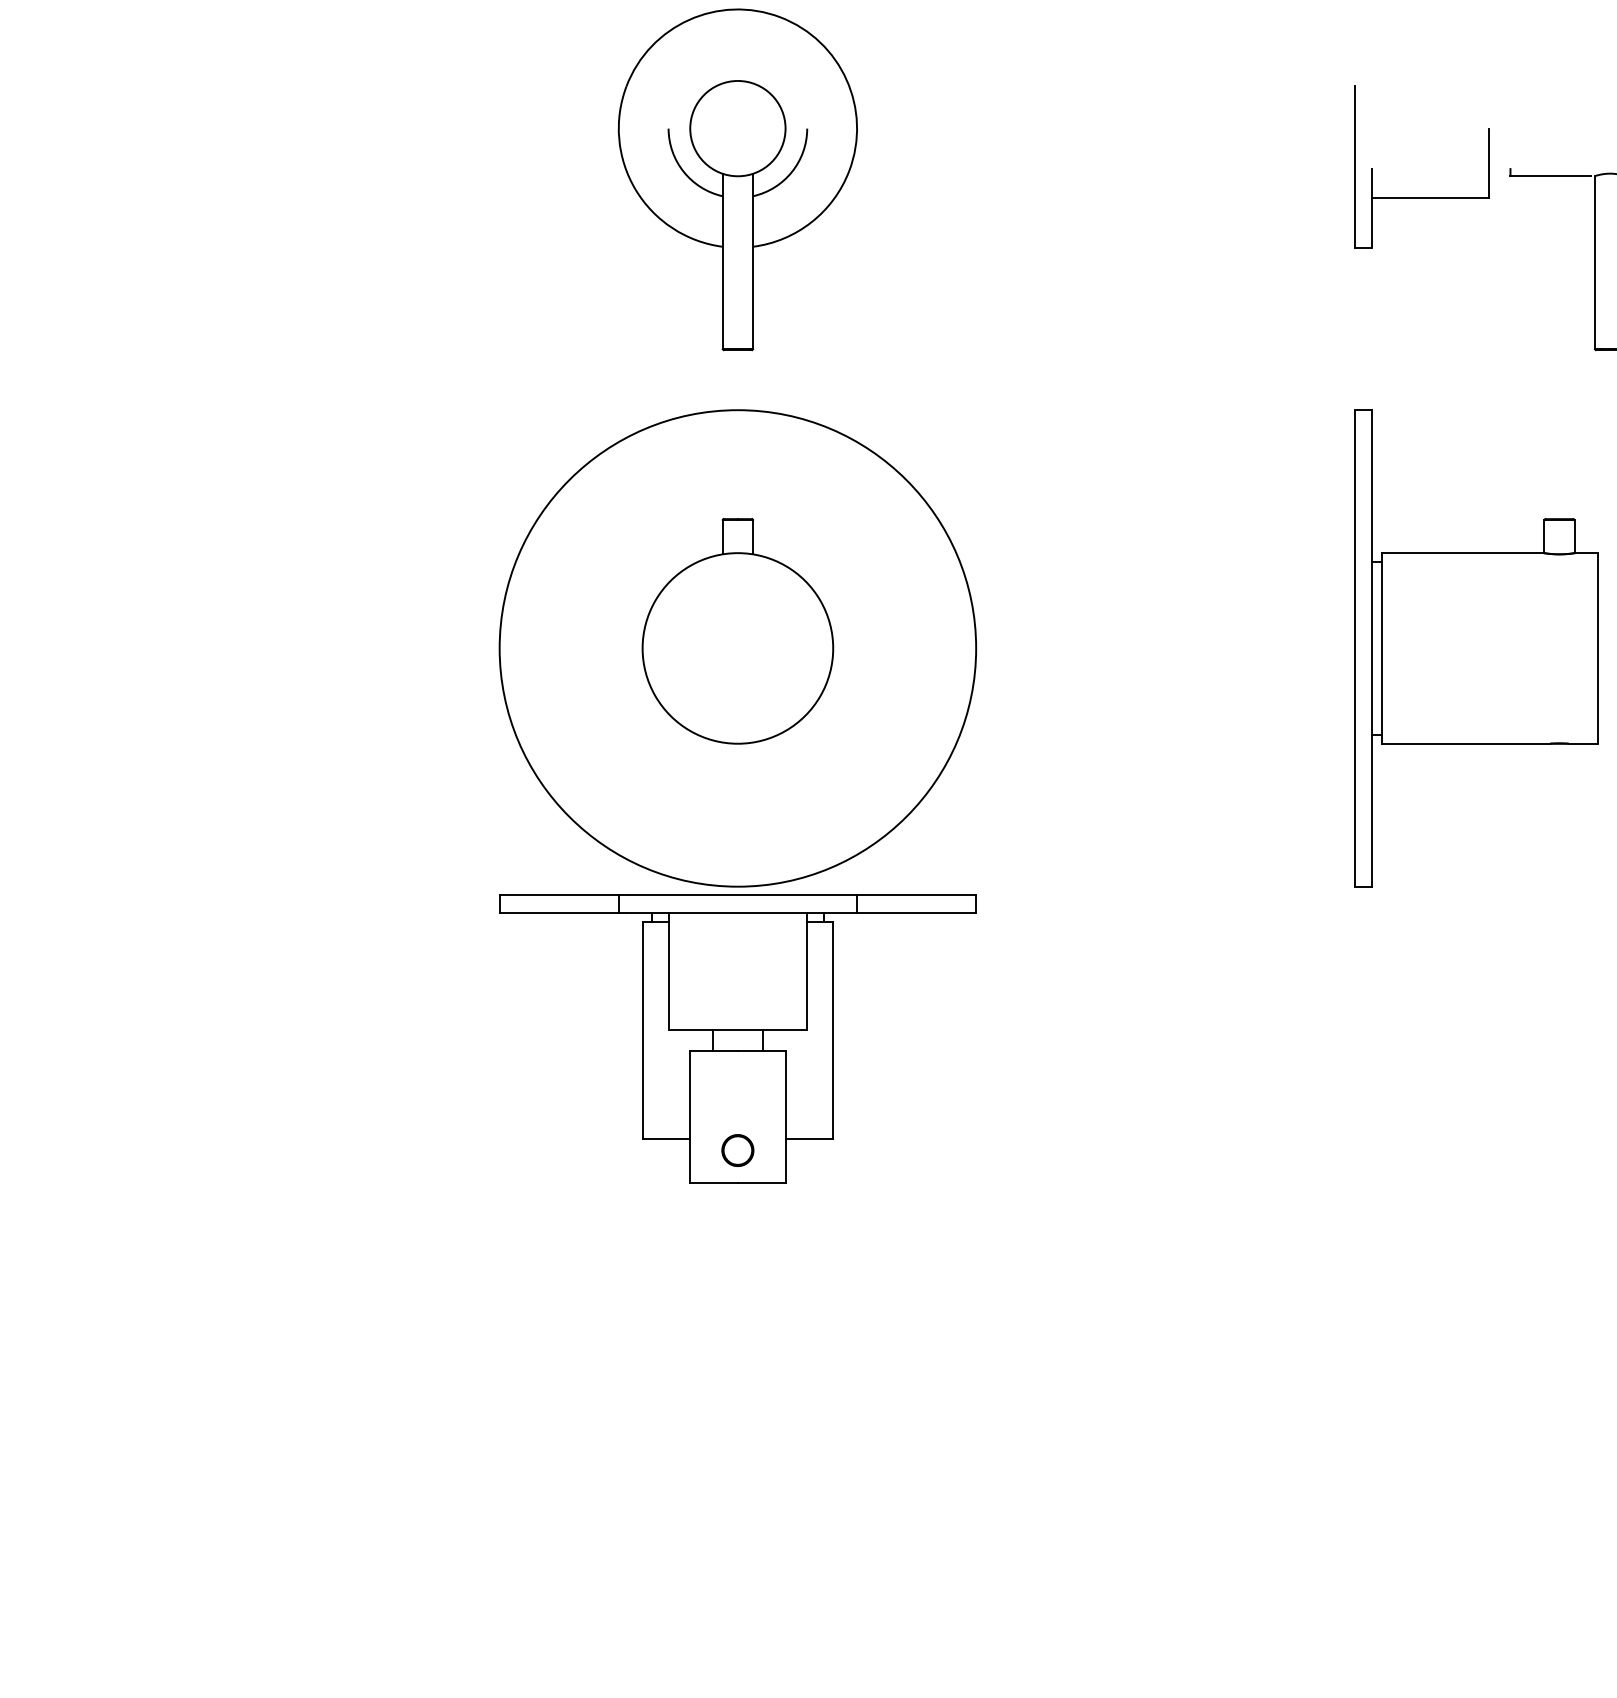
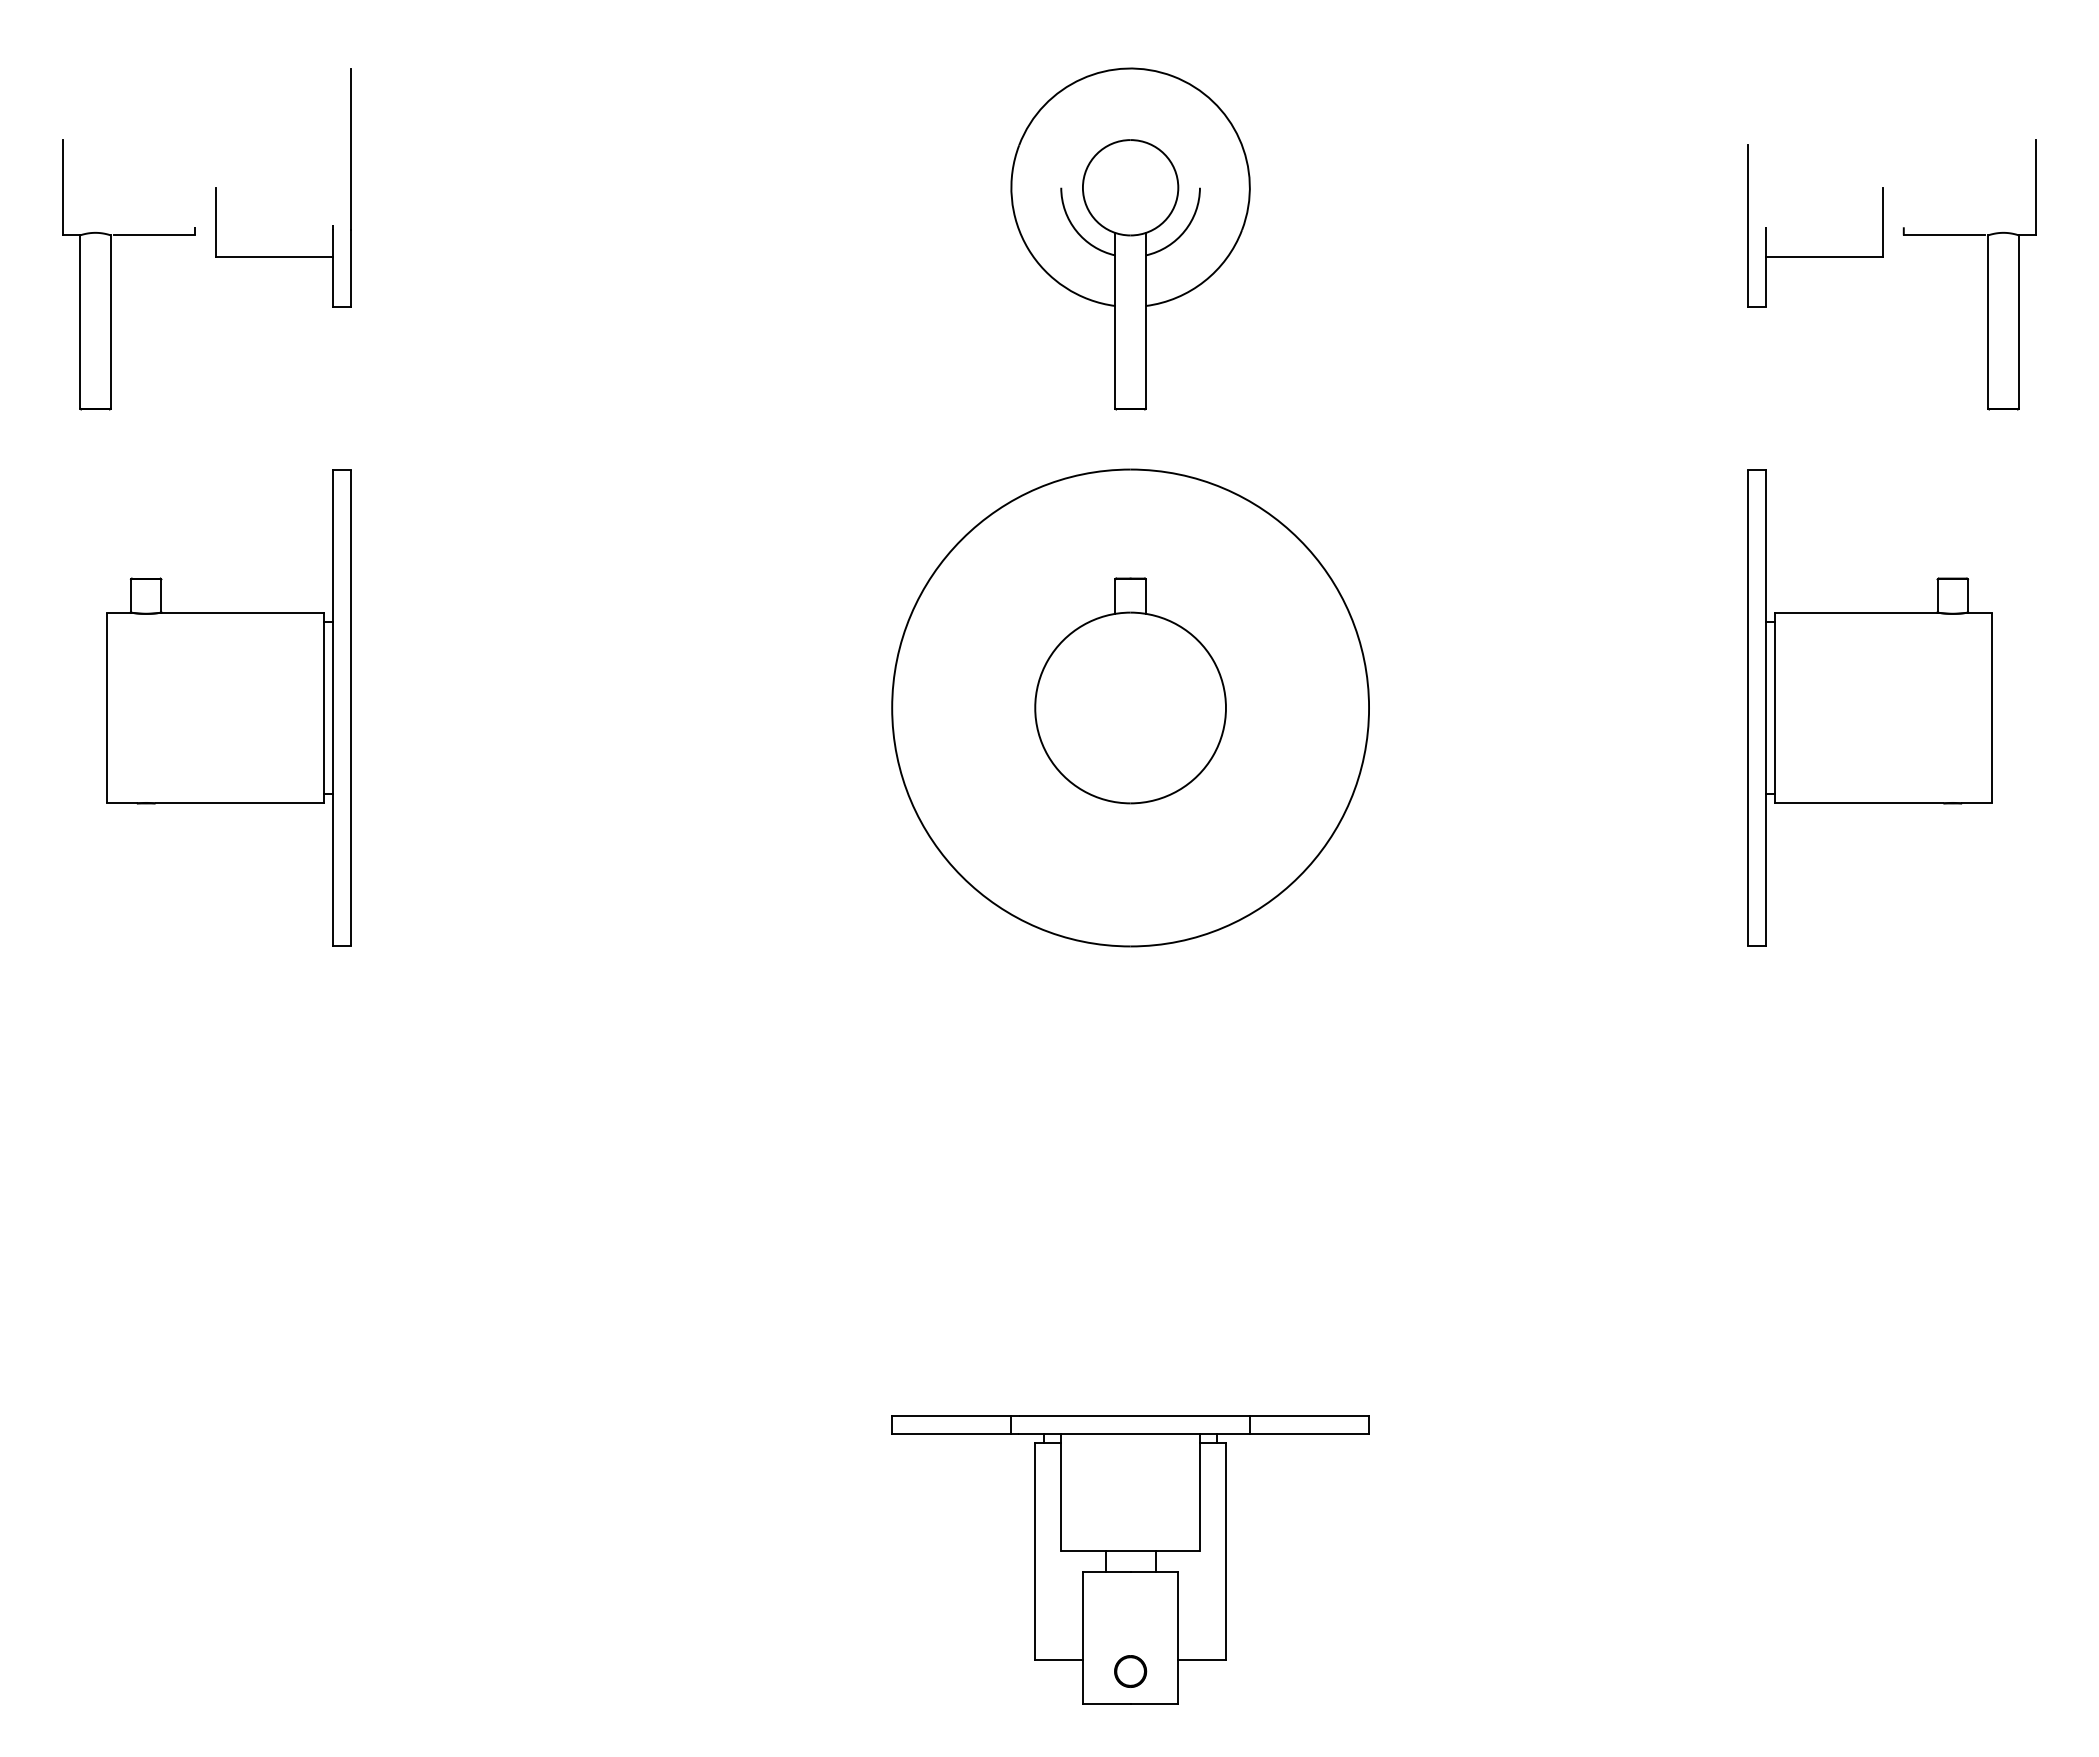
part: (737, 1038) -> (1130, 1559), moved

